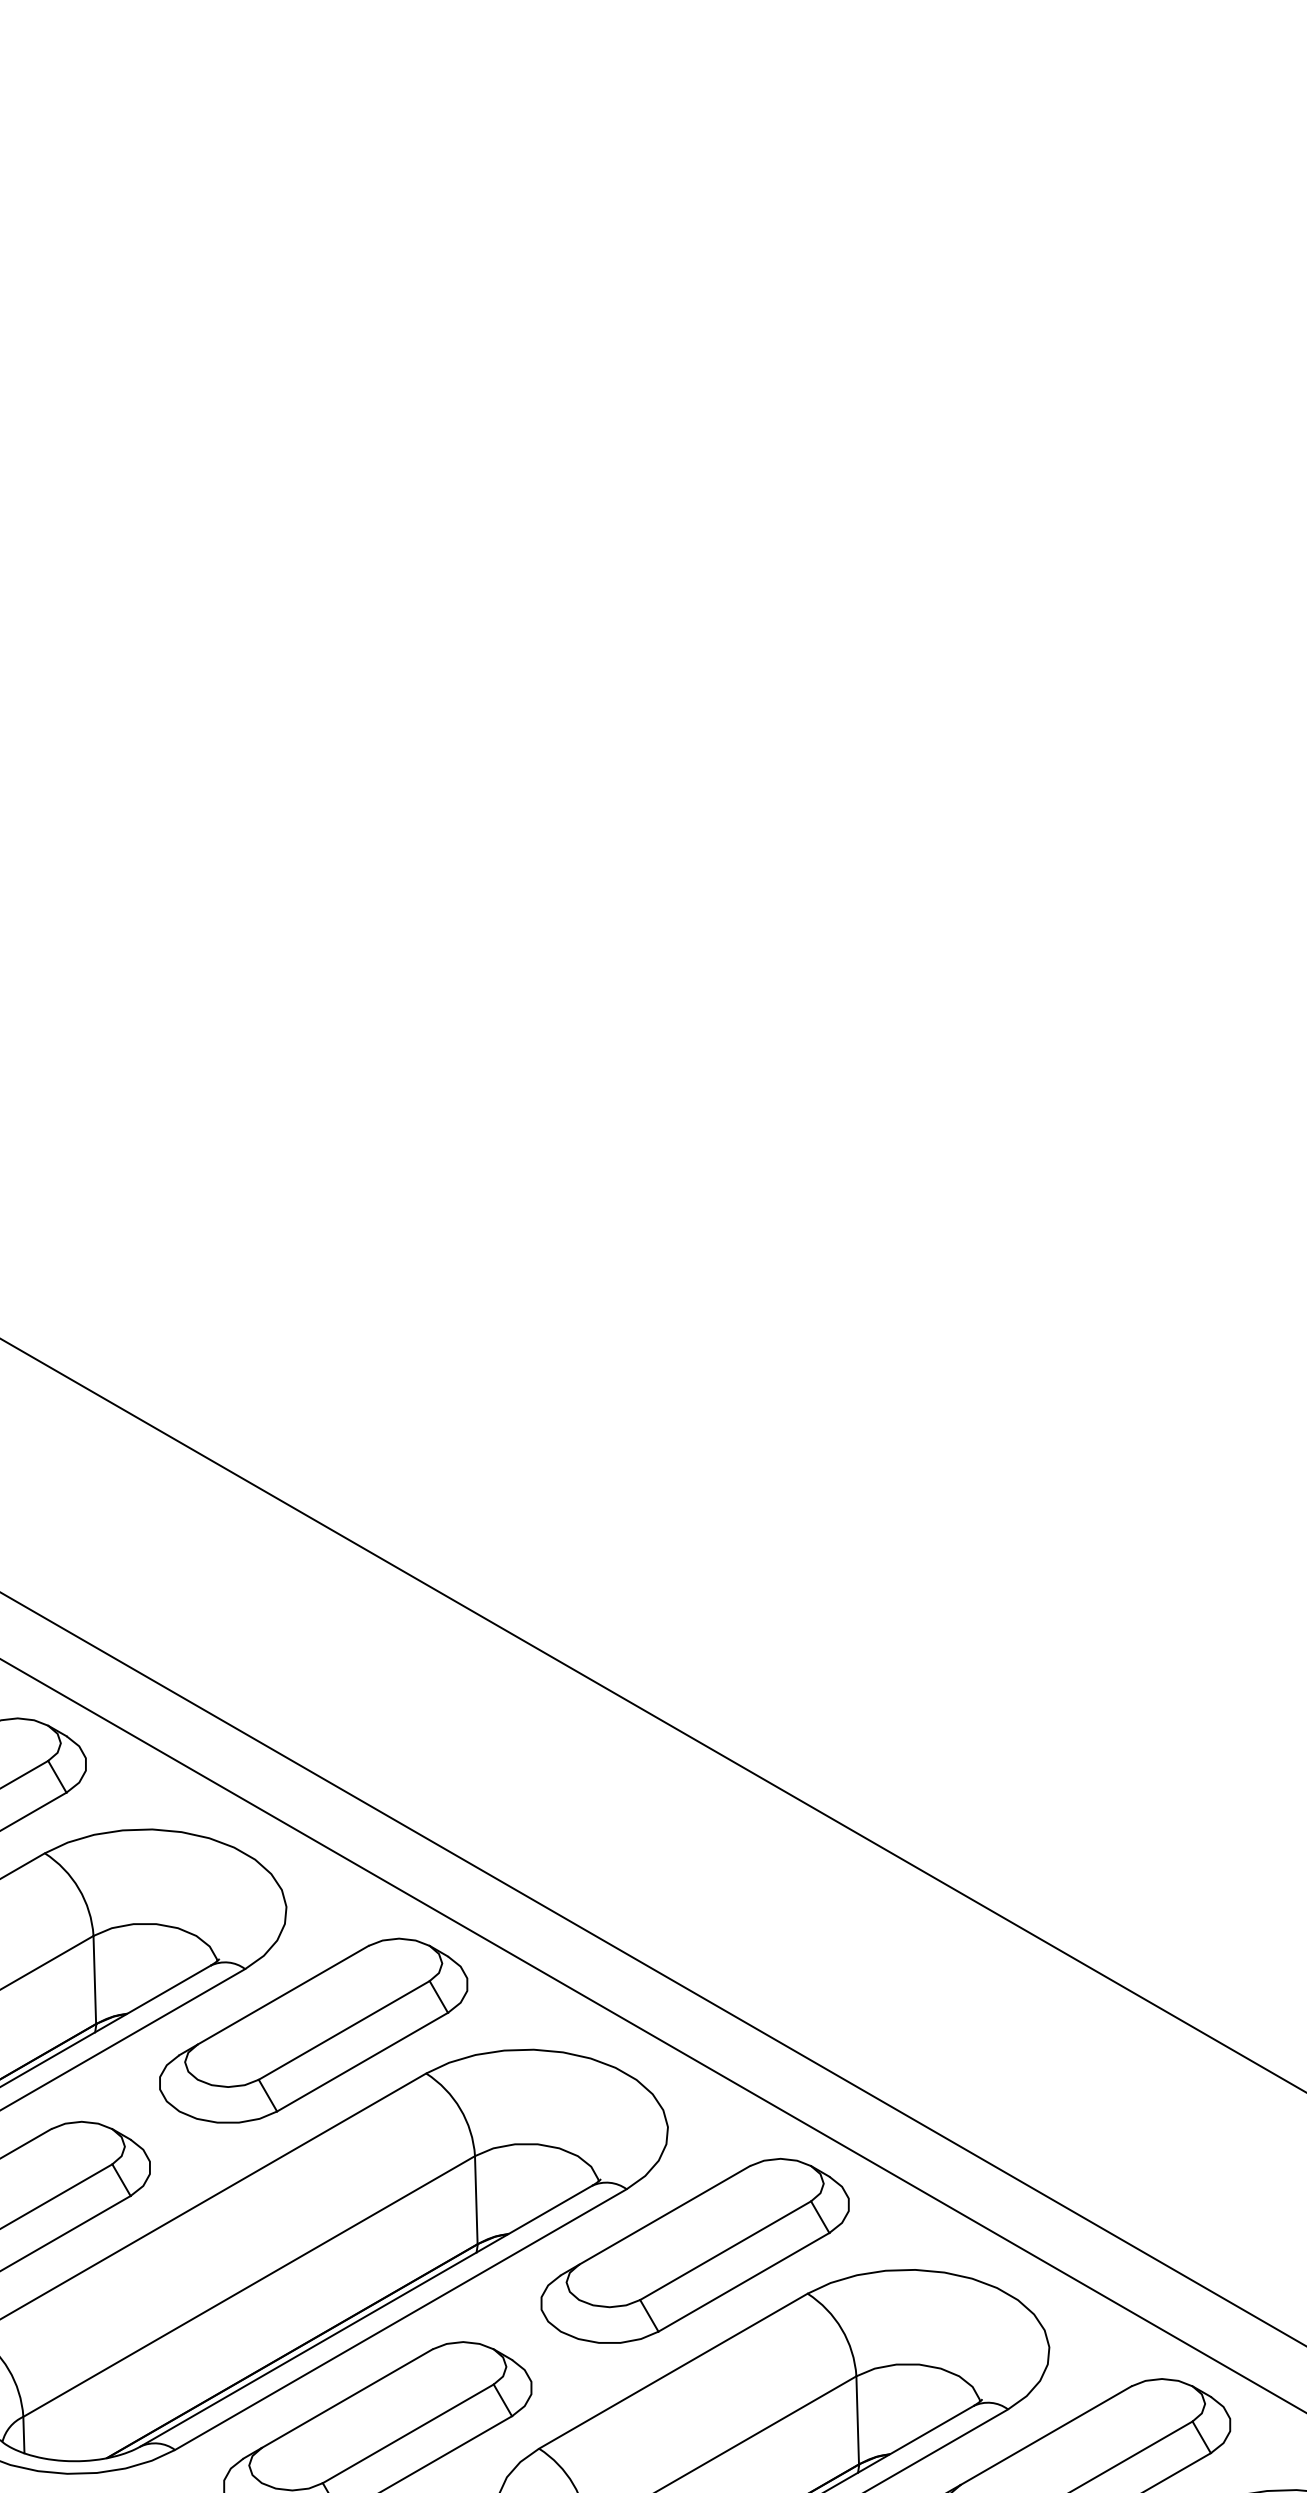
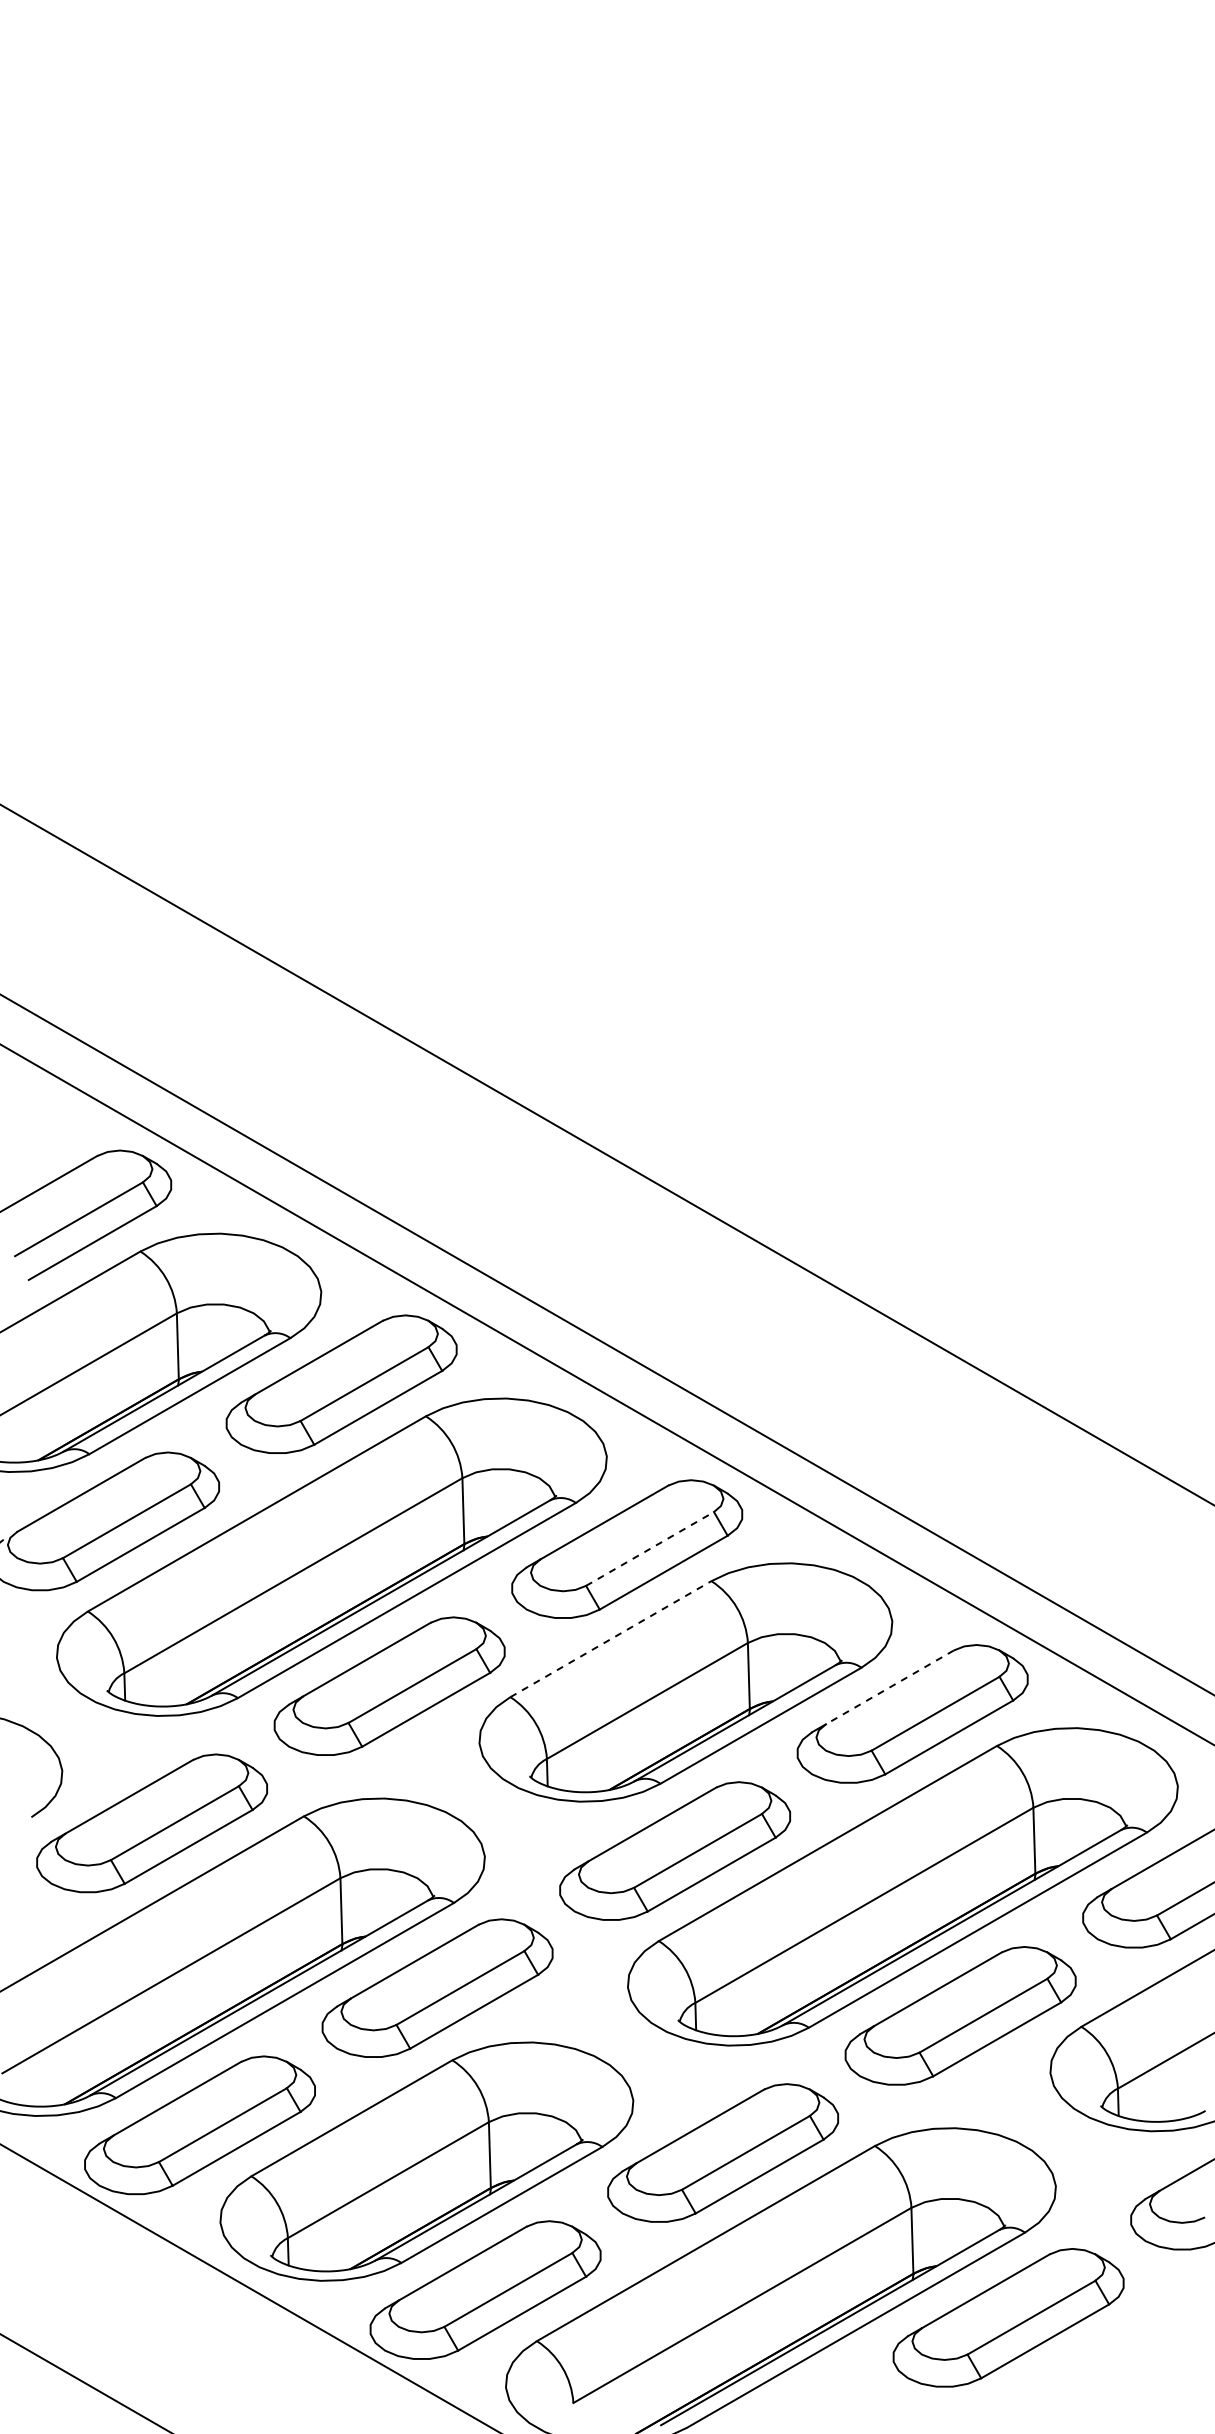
line: (726, 2250) -> (650, 1548), solid -> dashed
line: (674, 2370) -> (611, 1638), solid -> dashed
line: (1045, 2435) -> (889, 1687), solid -> dashed

